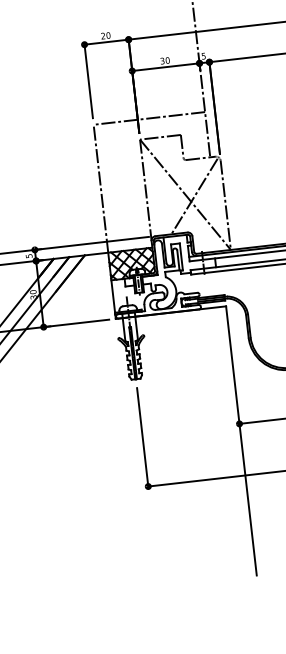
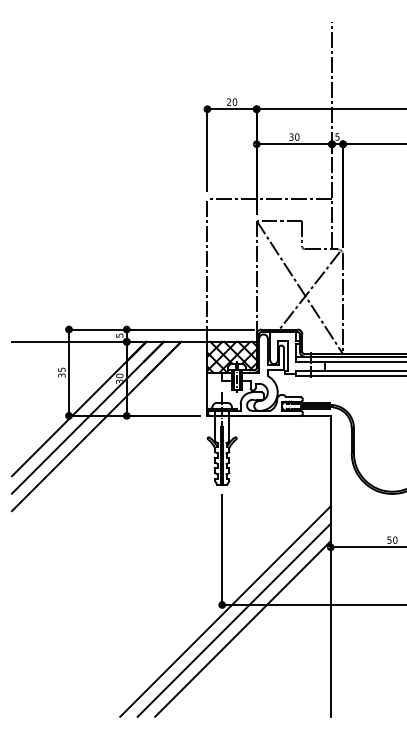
line: (151, 492) -> (225, 611), added
line: (159, 498) -> (233, 619), added
line: (168, 505) -> (242, 628), added

